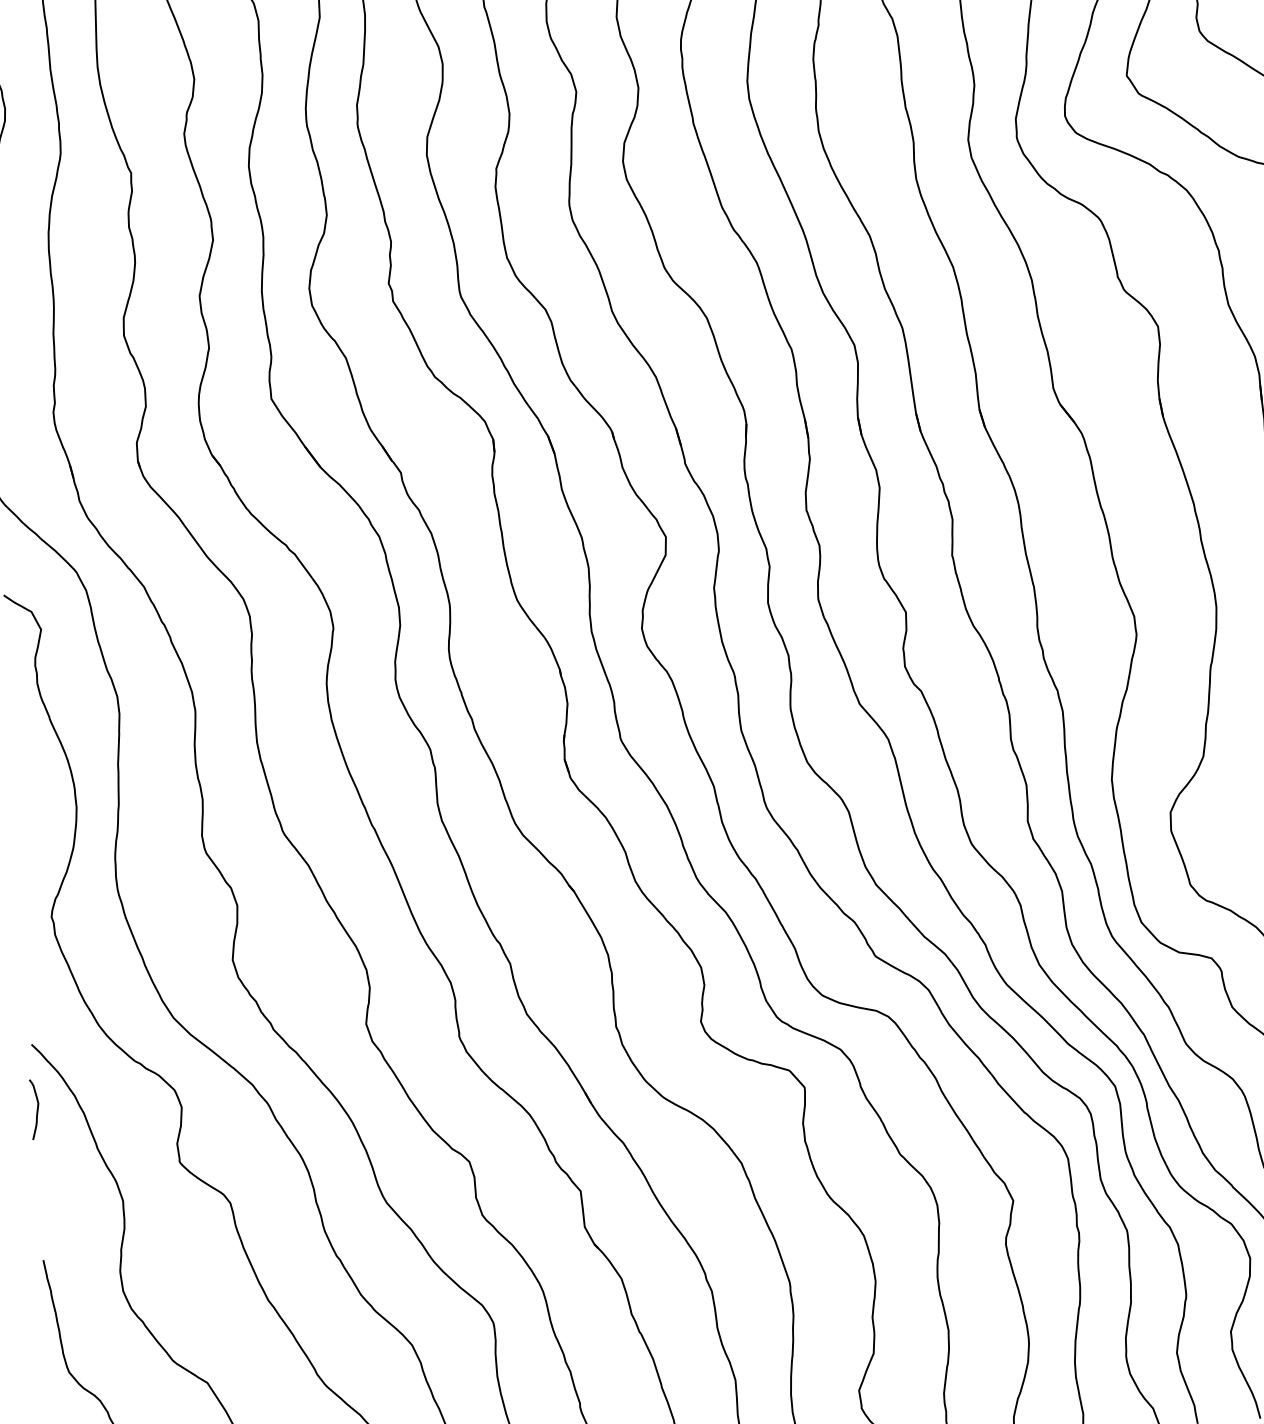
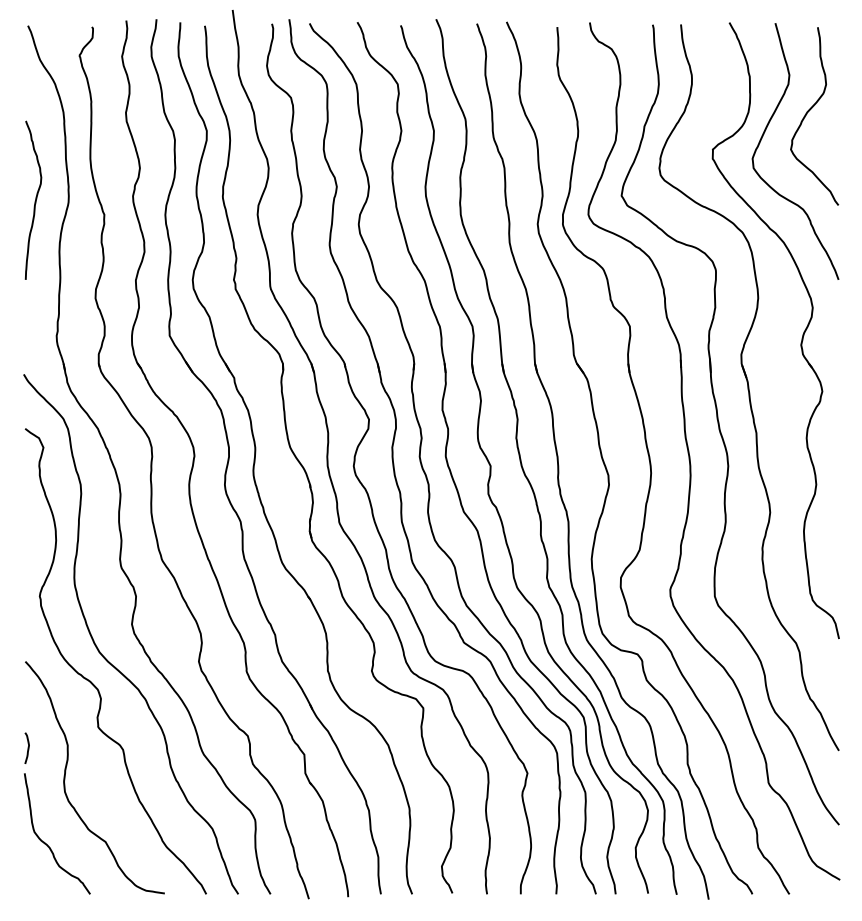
curve: (35, 1107) -> (27, 747), moved

